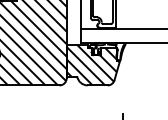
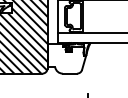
hatch: (92, 64) -> (66, 58), removed

